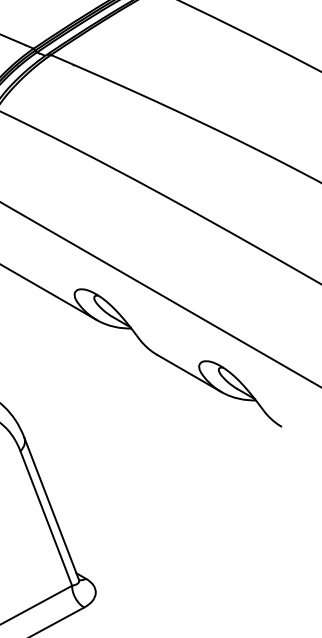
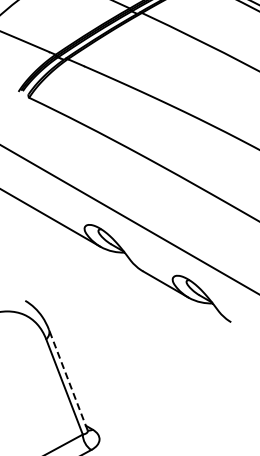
line: (51, 509) -> (68, 380), solid -> dashed

